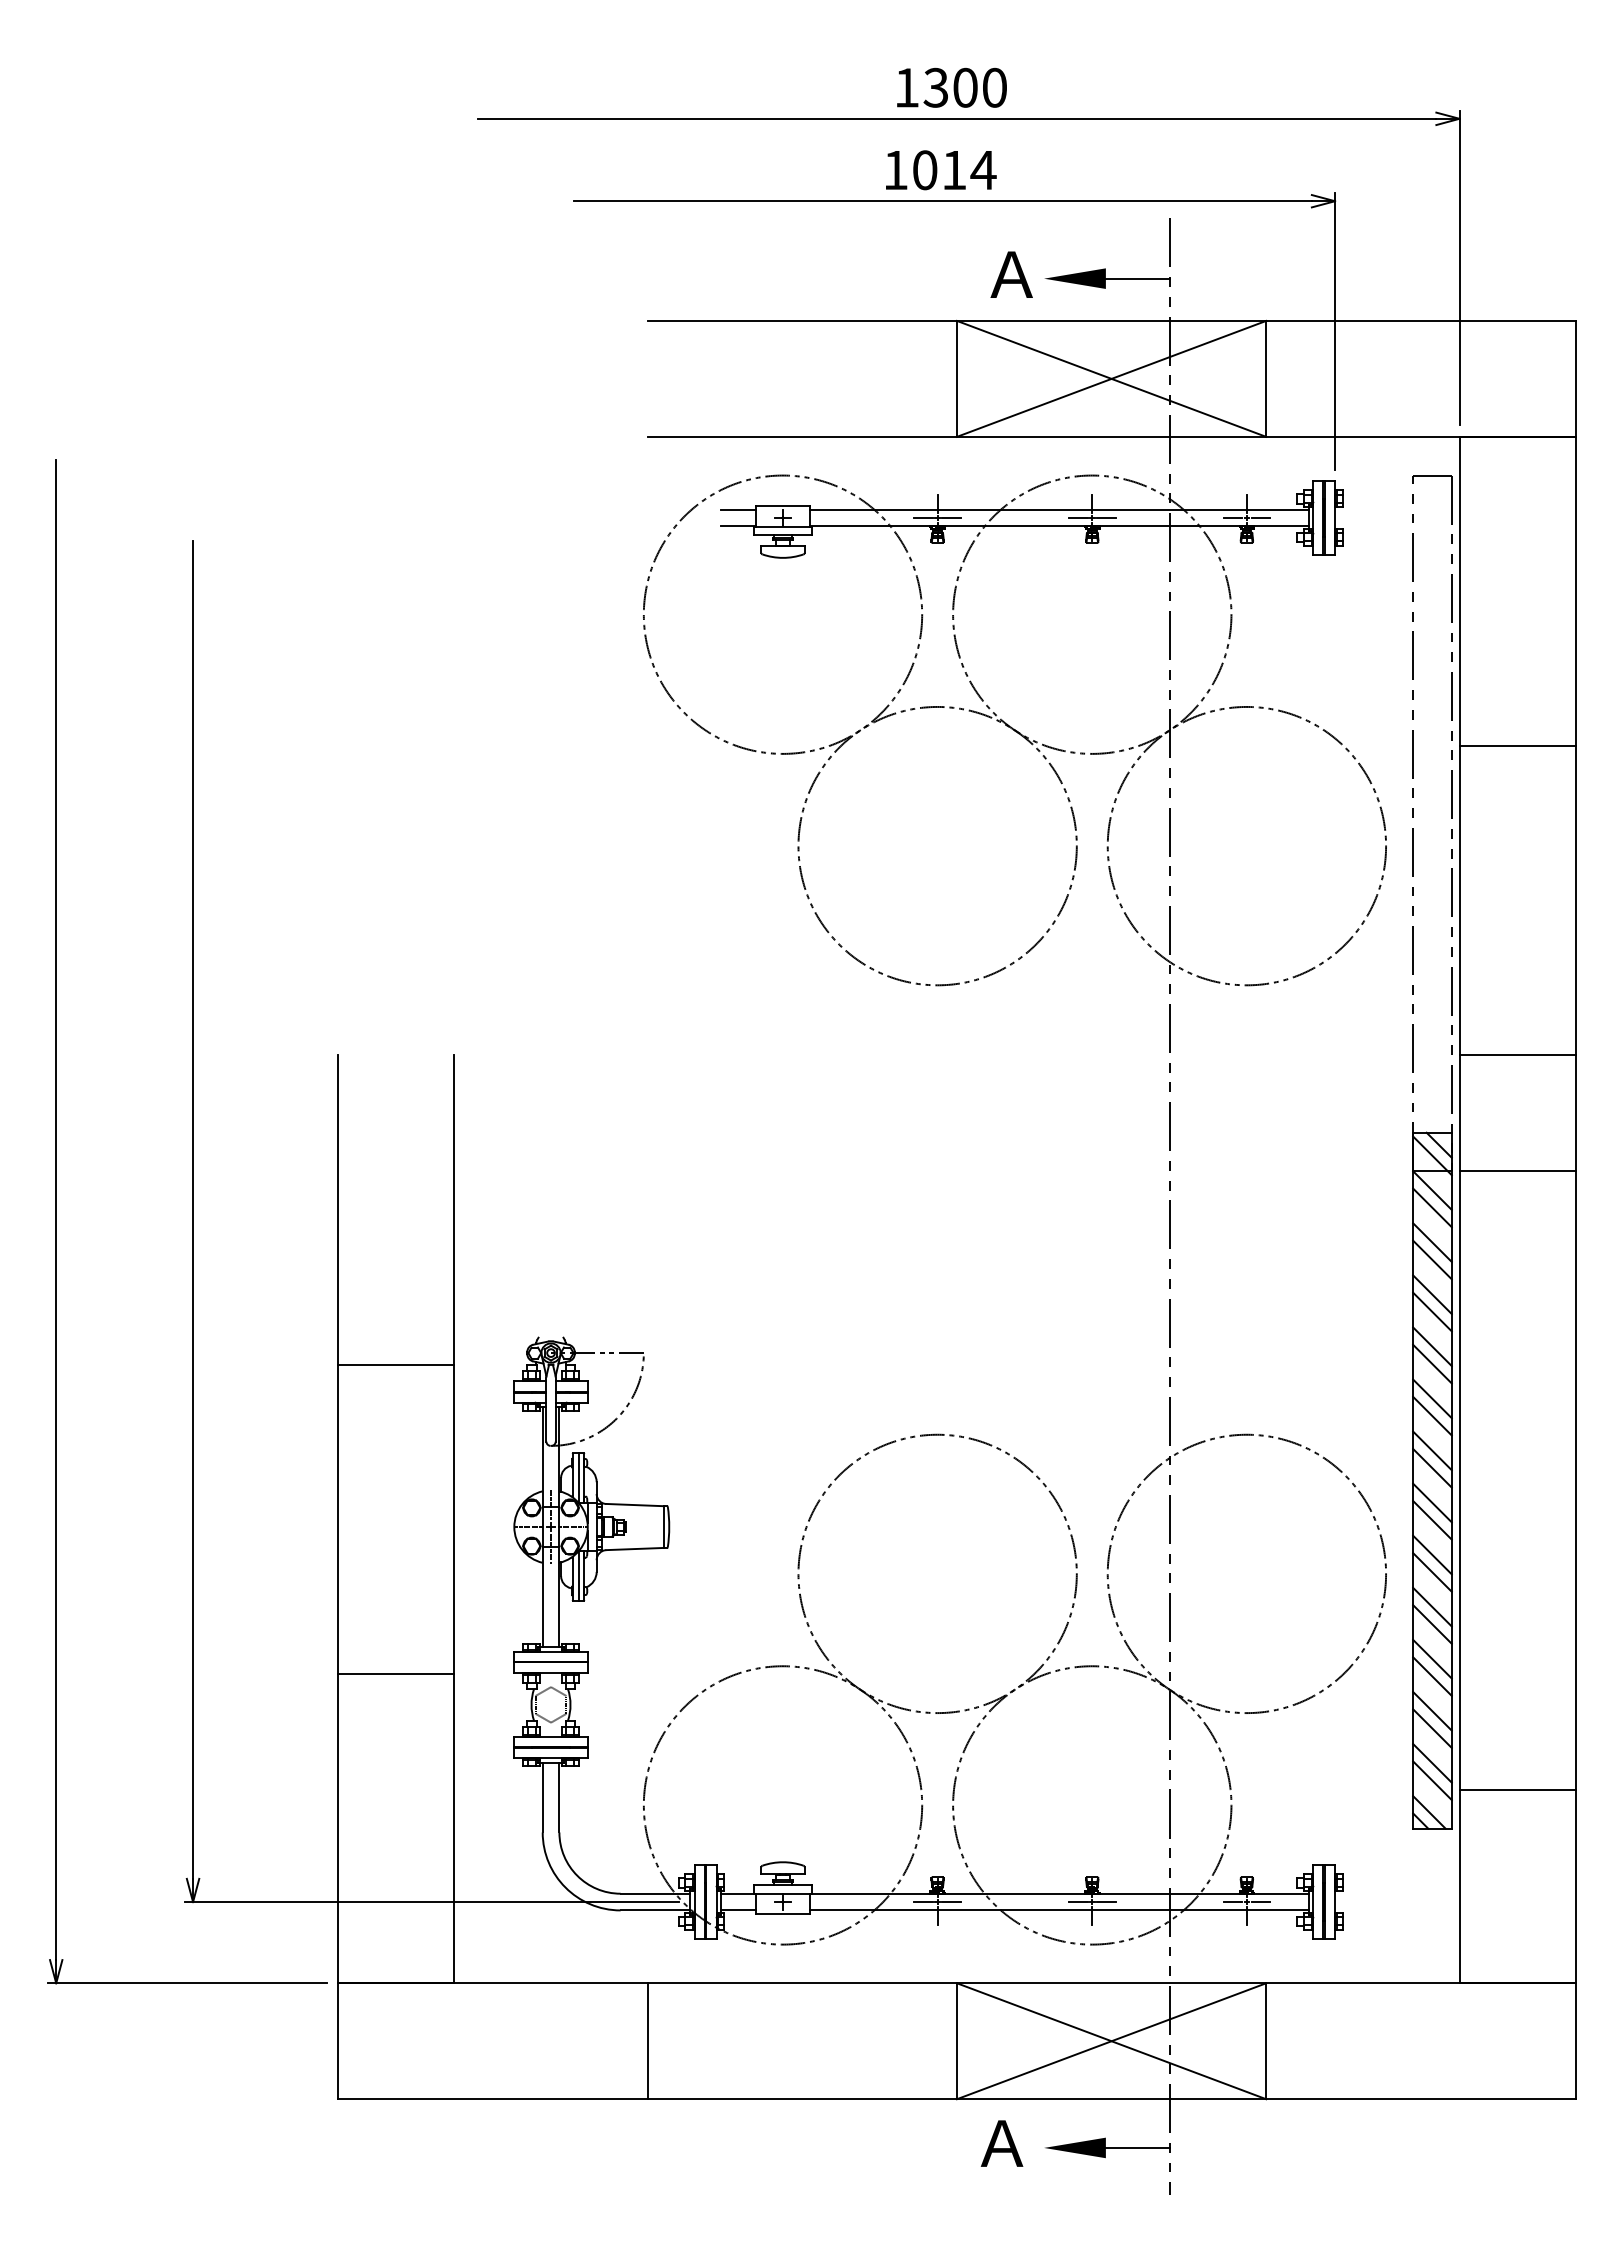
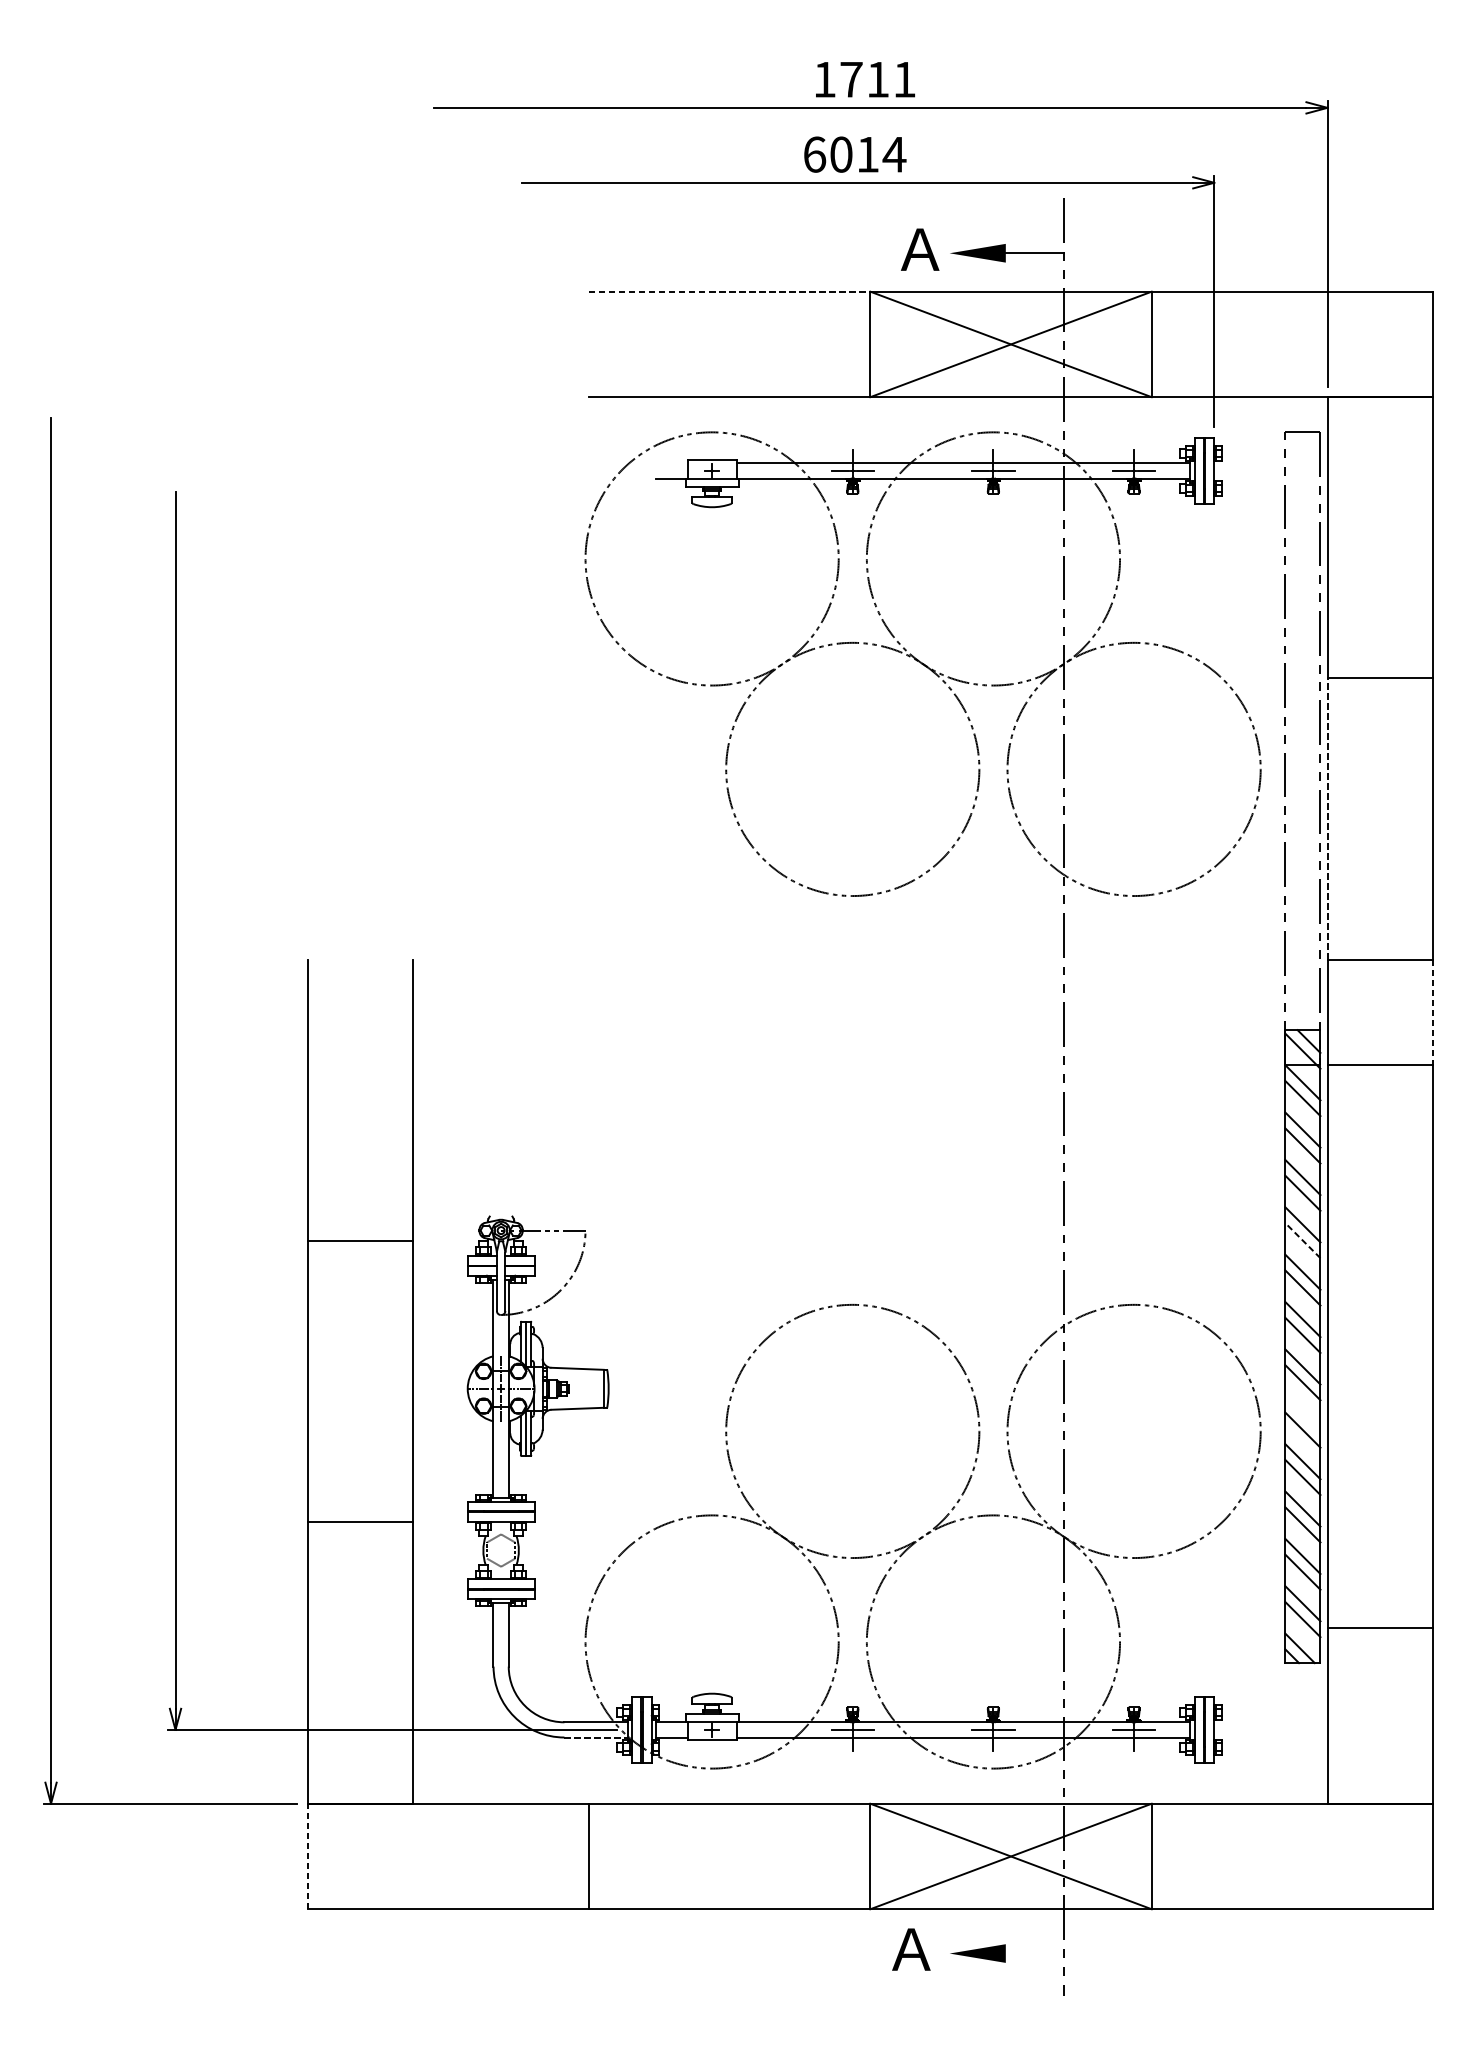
text: (964, 87) -> (877, 79), 1300 -> 1711
text: (896, 170) -> (815, 154), 1014 -> 6014
line: (802, 320) -> (729, 291), solid -> dashed
line: (738, 509) -> (671, 463), removed
line: (1459, 900) -> (1327, 818), solid -> dashed
line: (1575, 1113) -> (1432, 1012), solid -> dashed
line: (1432, 1363) -> (1302, 1240), solid -> dashed
line: (1432, 1554) -> (1302, 1413), removed
line: (655, 1910) -> (596, 1737), solid -> dashed
line: (338, 2041) -> (307, 1856), solid -> dashed
line: (1137, 2147) -> (1034, 1953), removed

